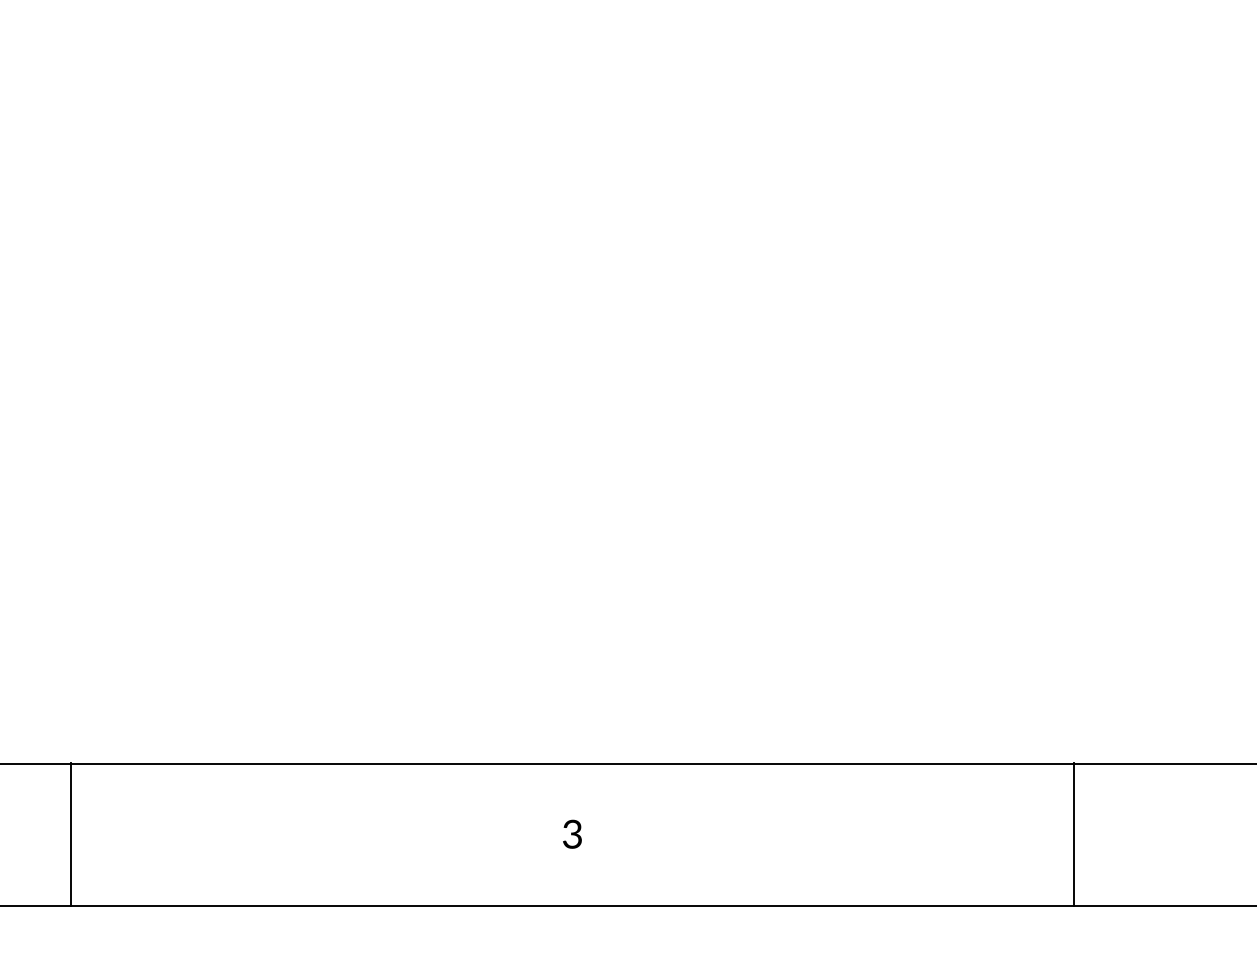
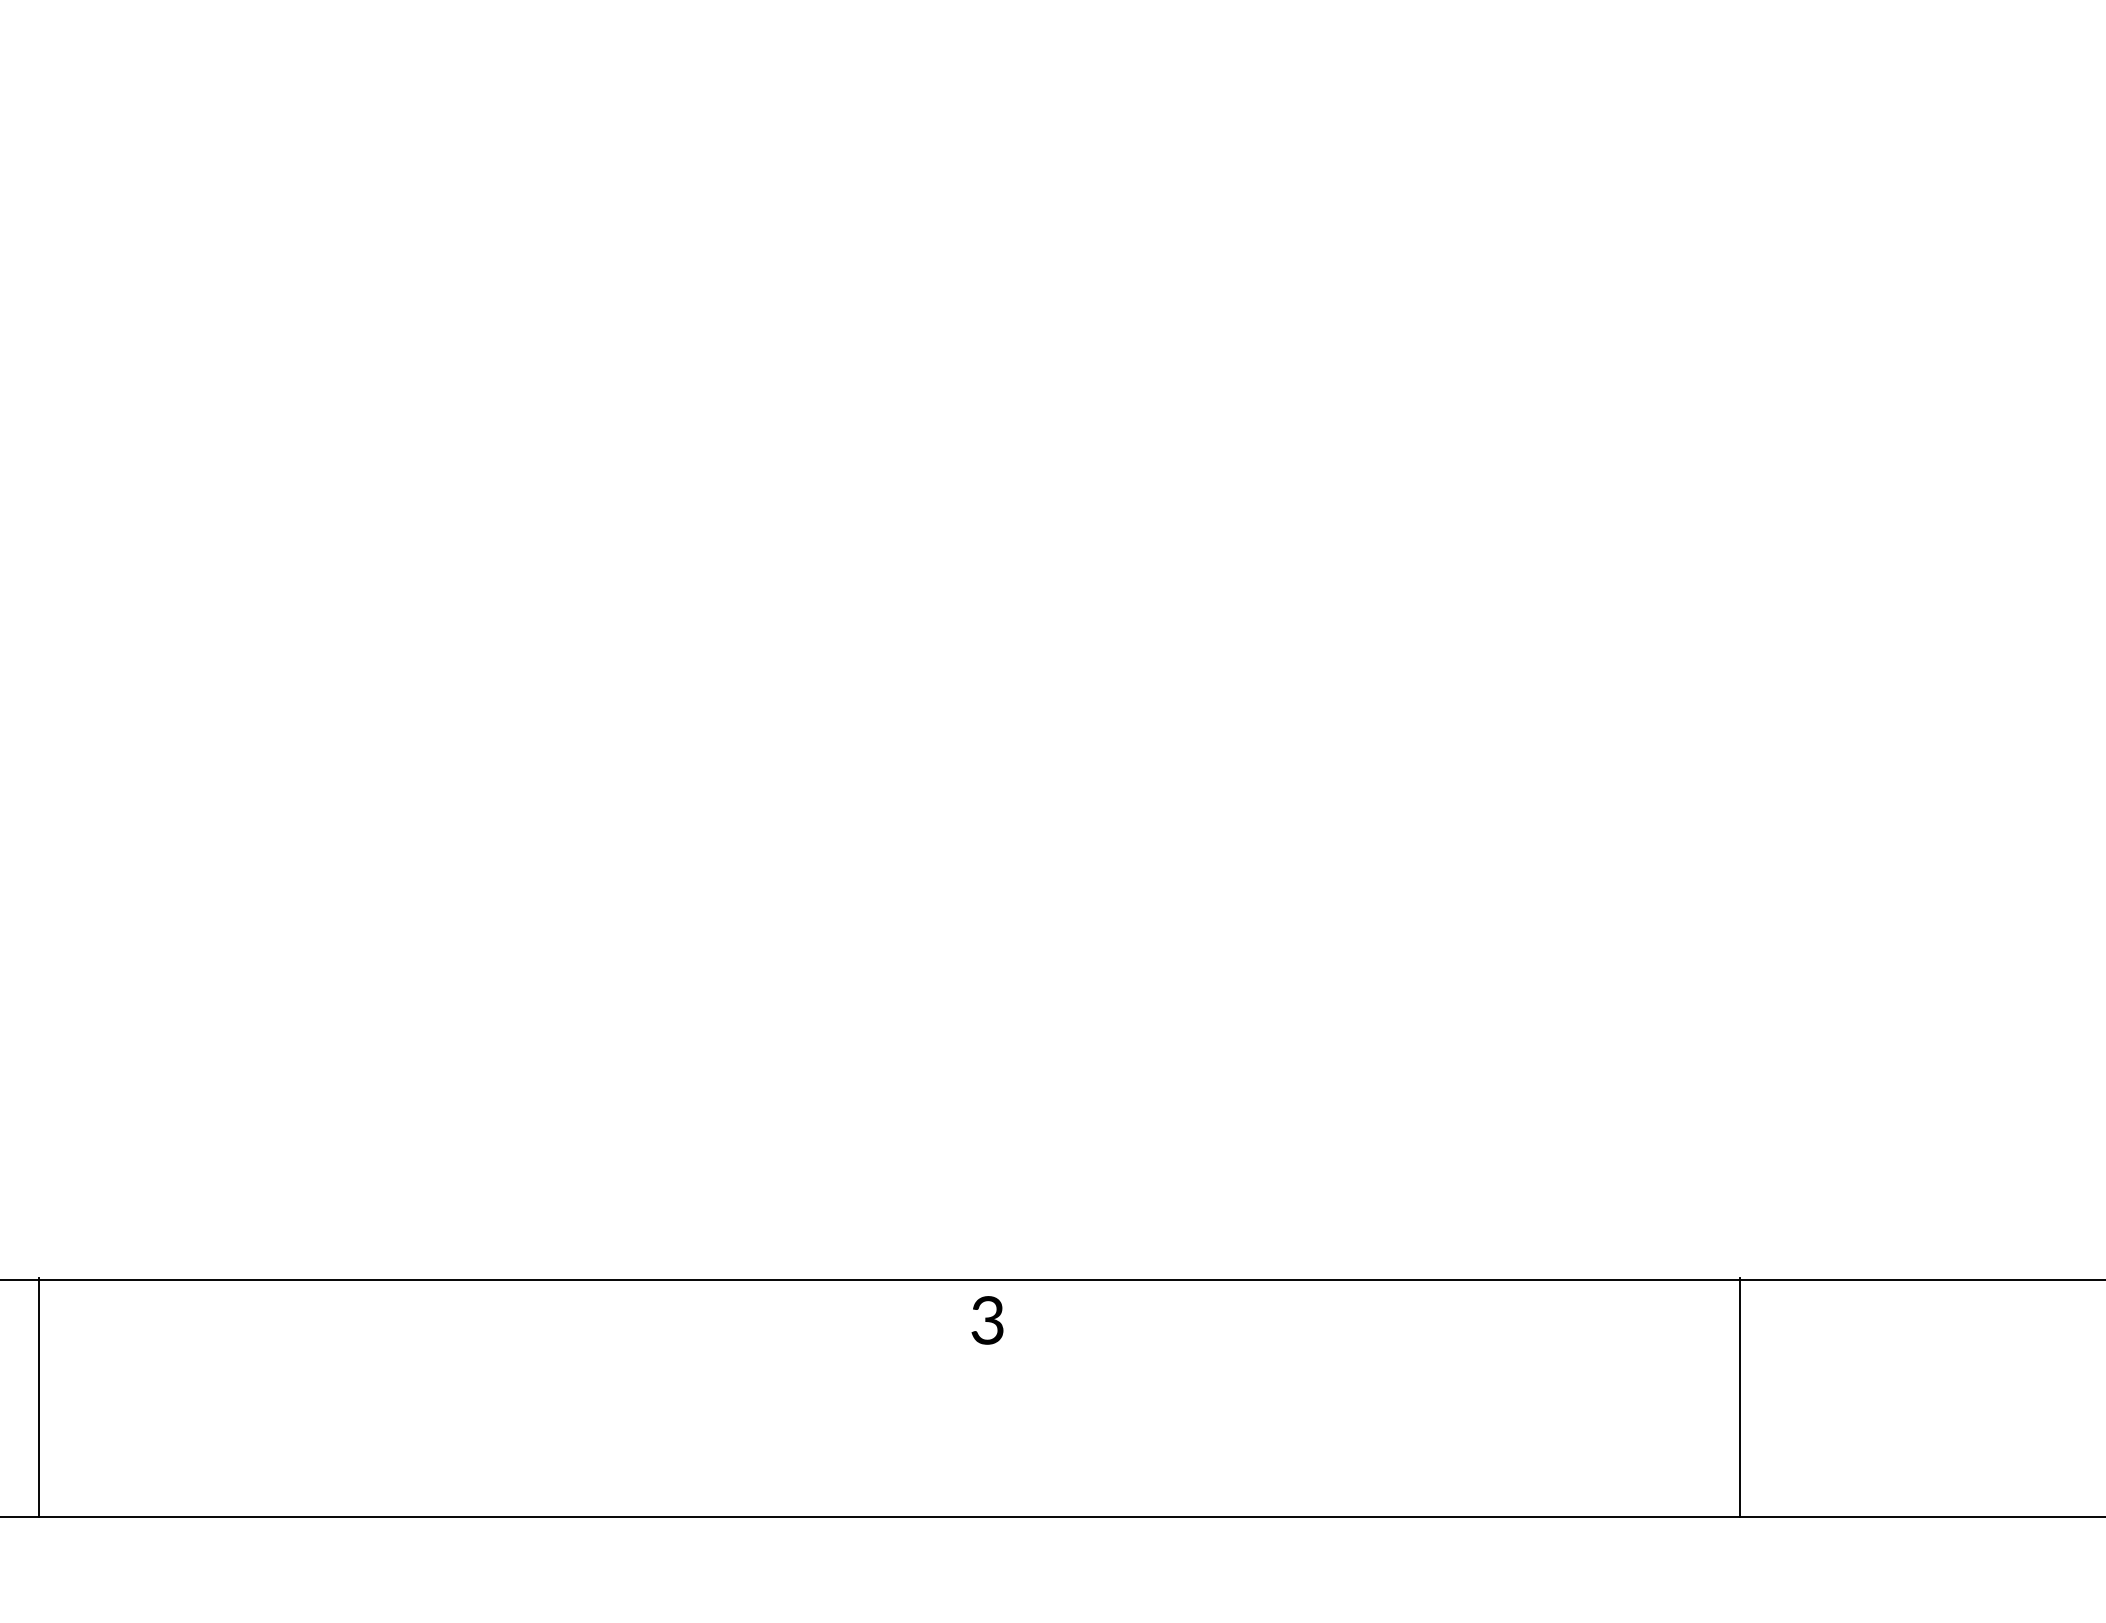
line: (70, 833) -> (37, 1396), moved
text: (572, 833) -> (987, 1319), moved
line: (1073, 833) -> (1739, 1396), moved

